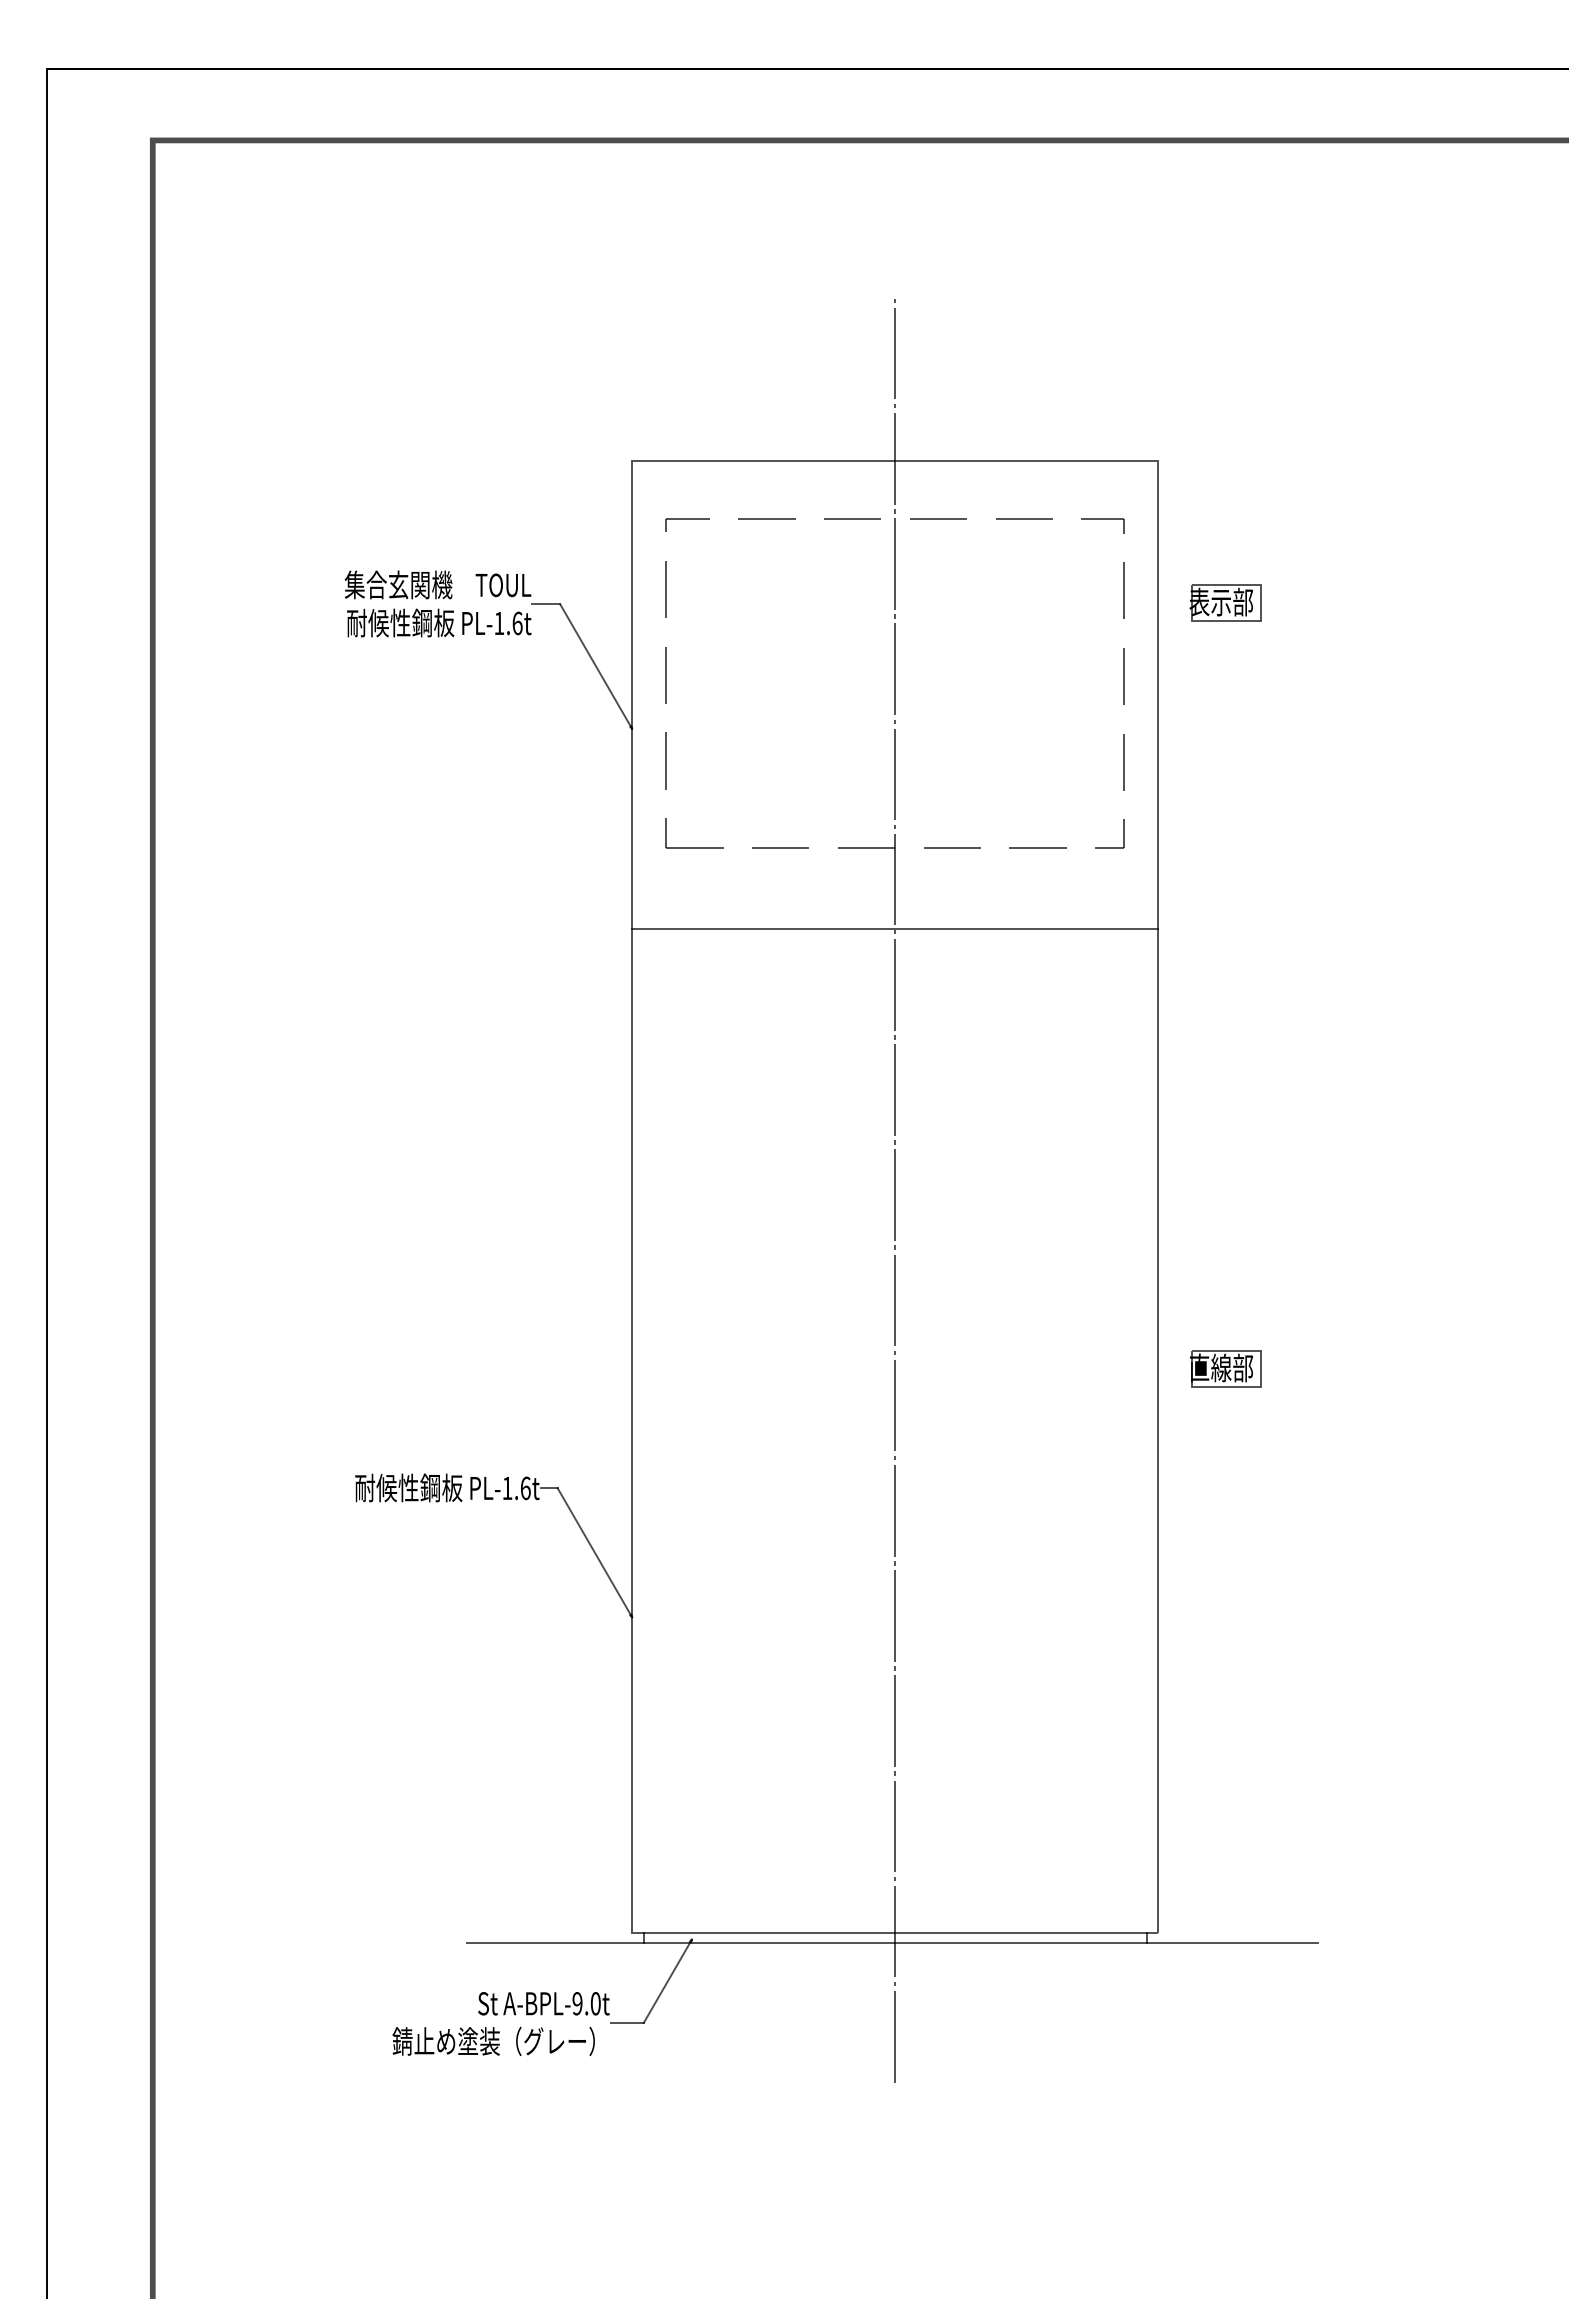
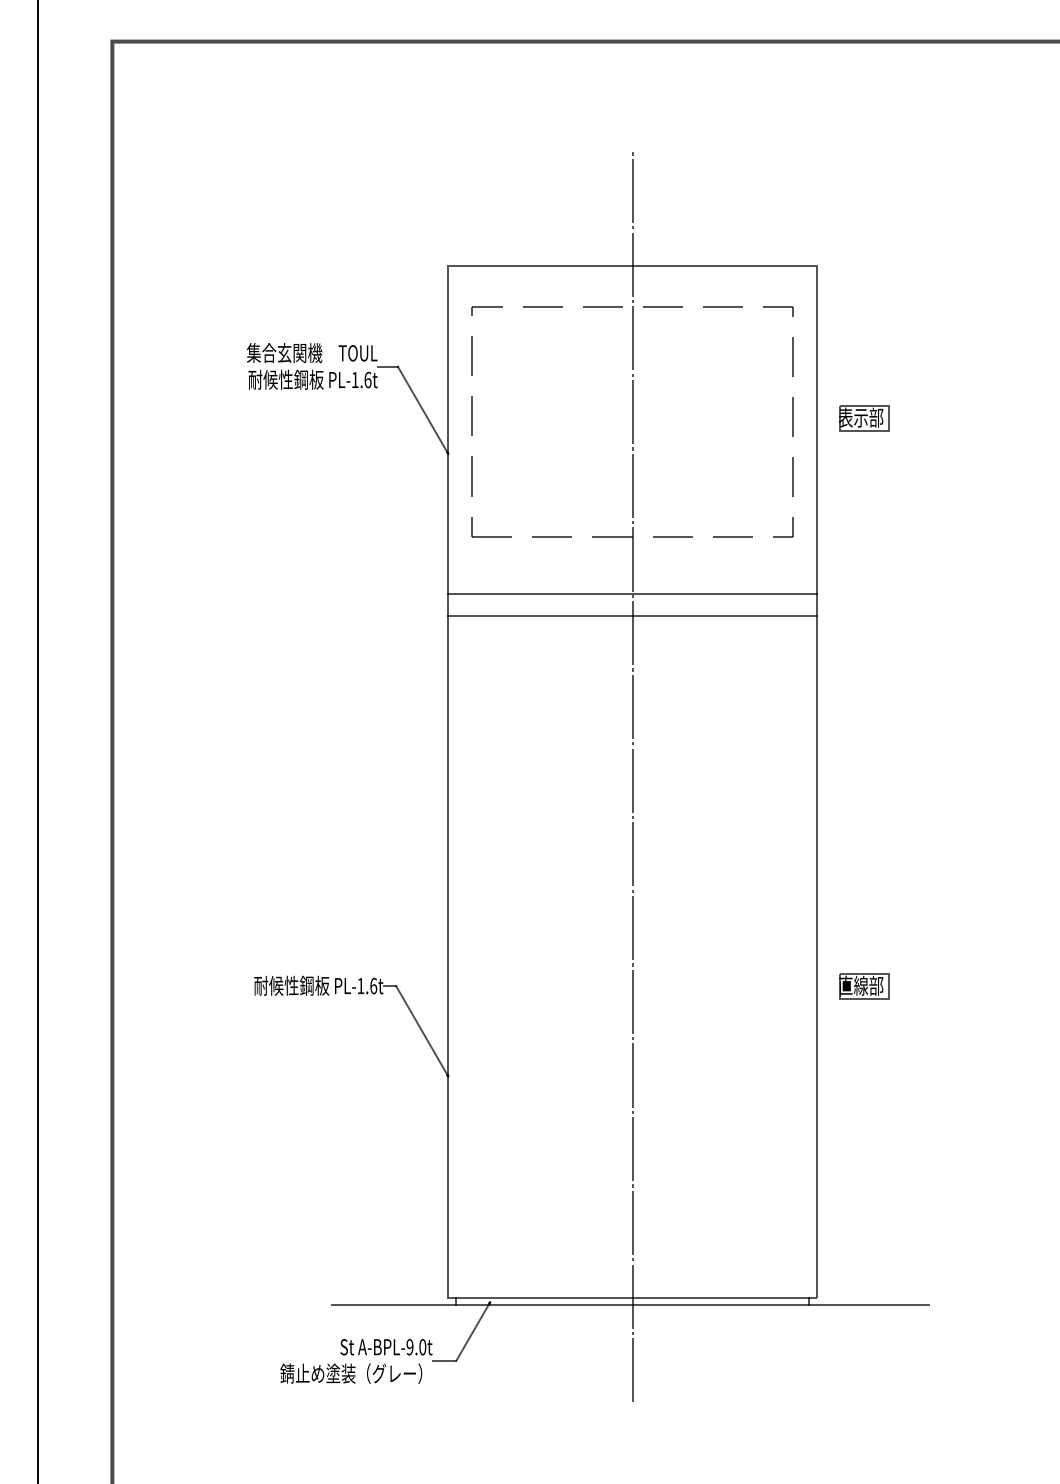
part: (1225, 602) -> (864, 417), moved
line: (895, 959) -> (632, 615), added
part: (1225, 1368) -> (864, 986), moved

